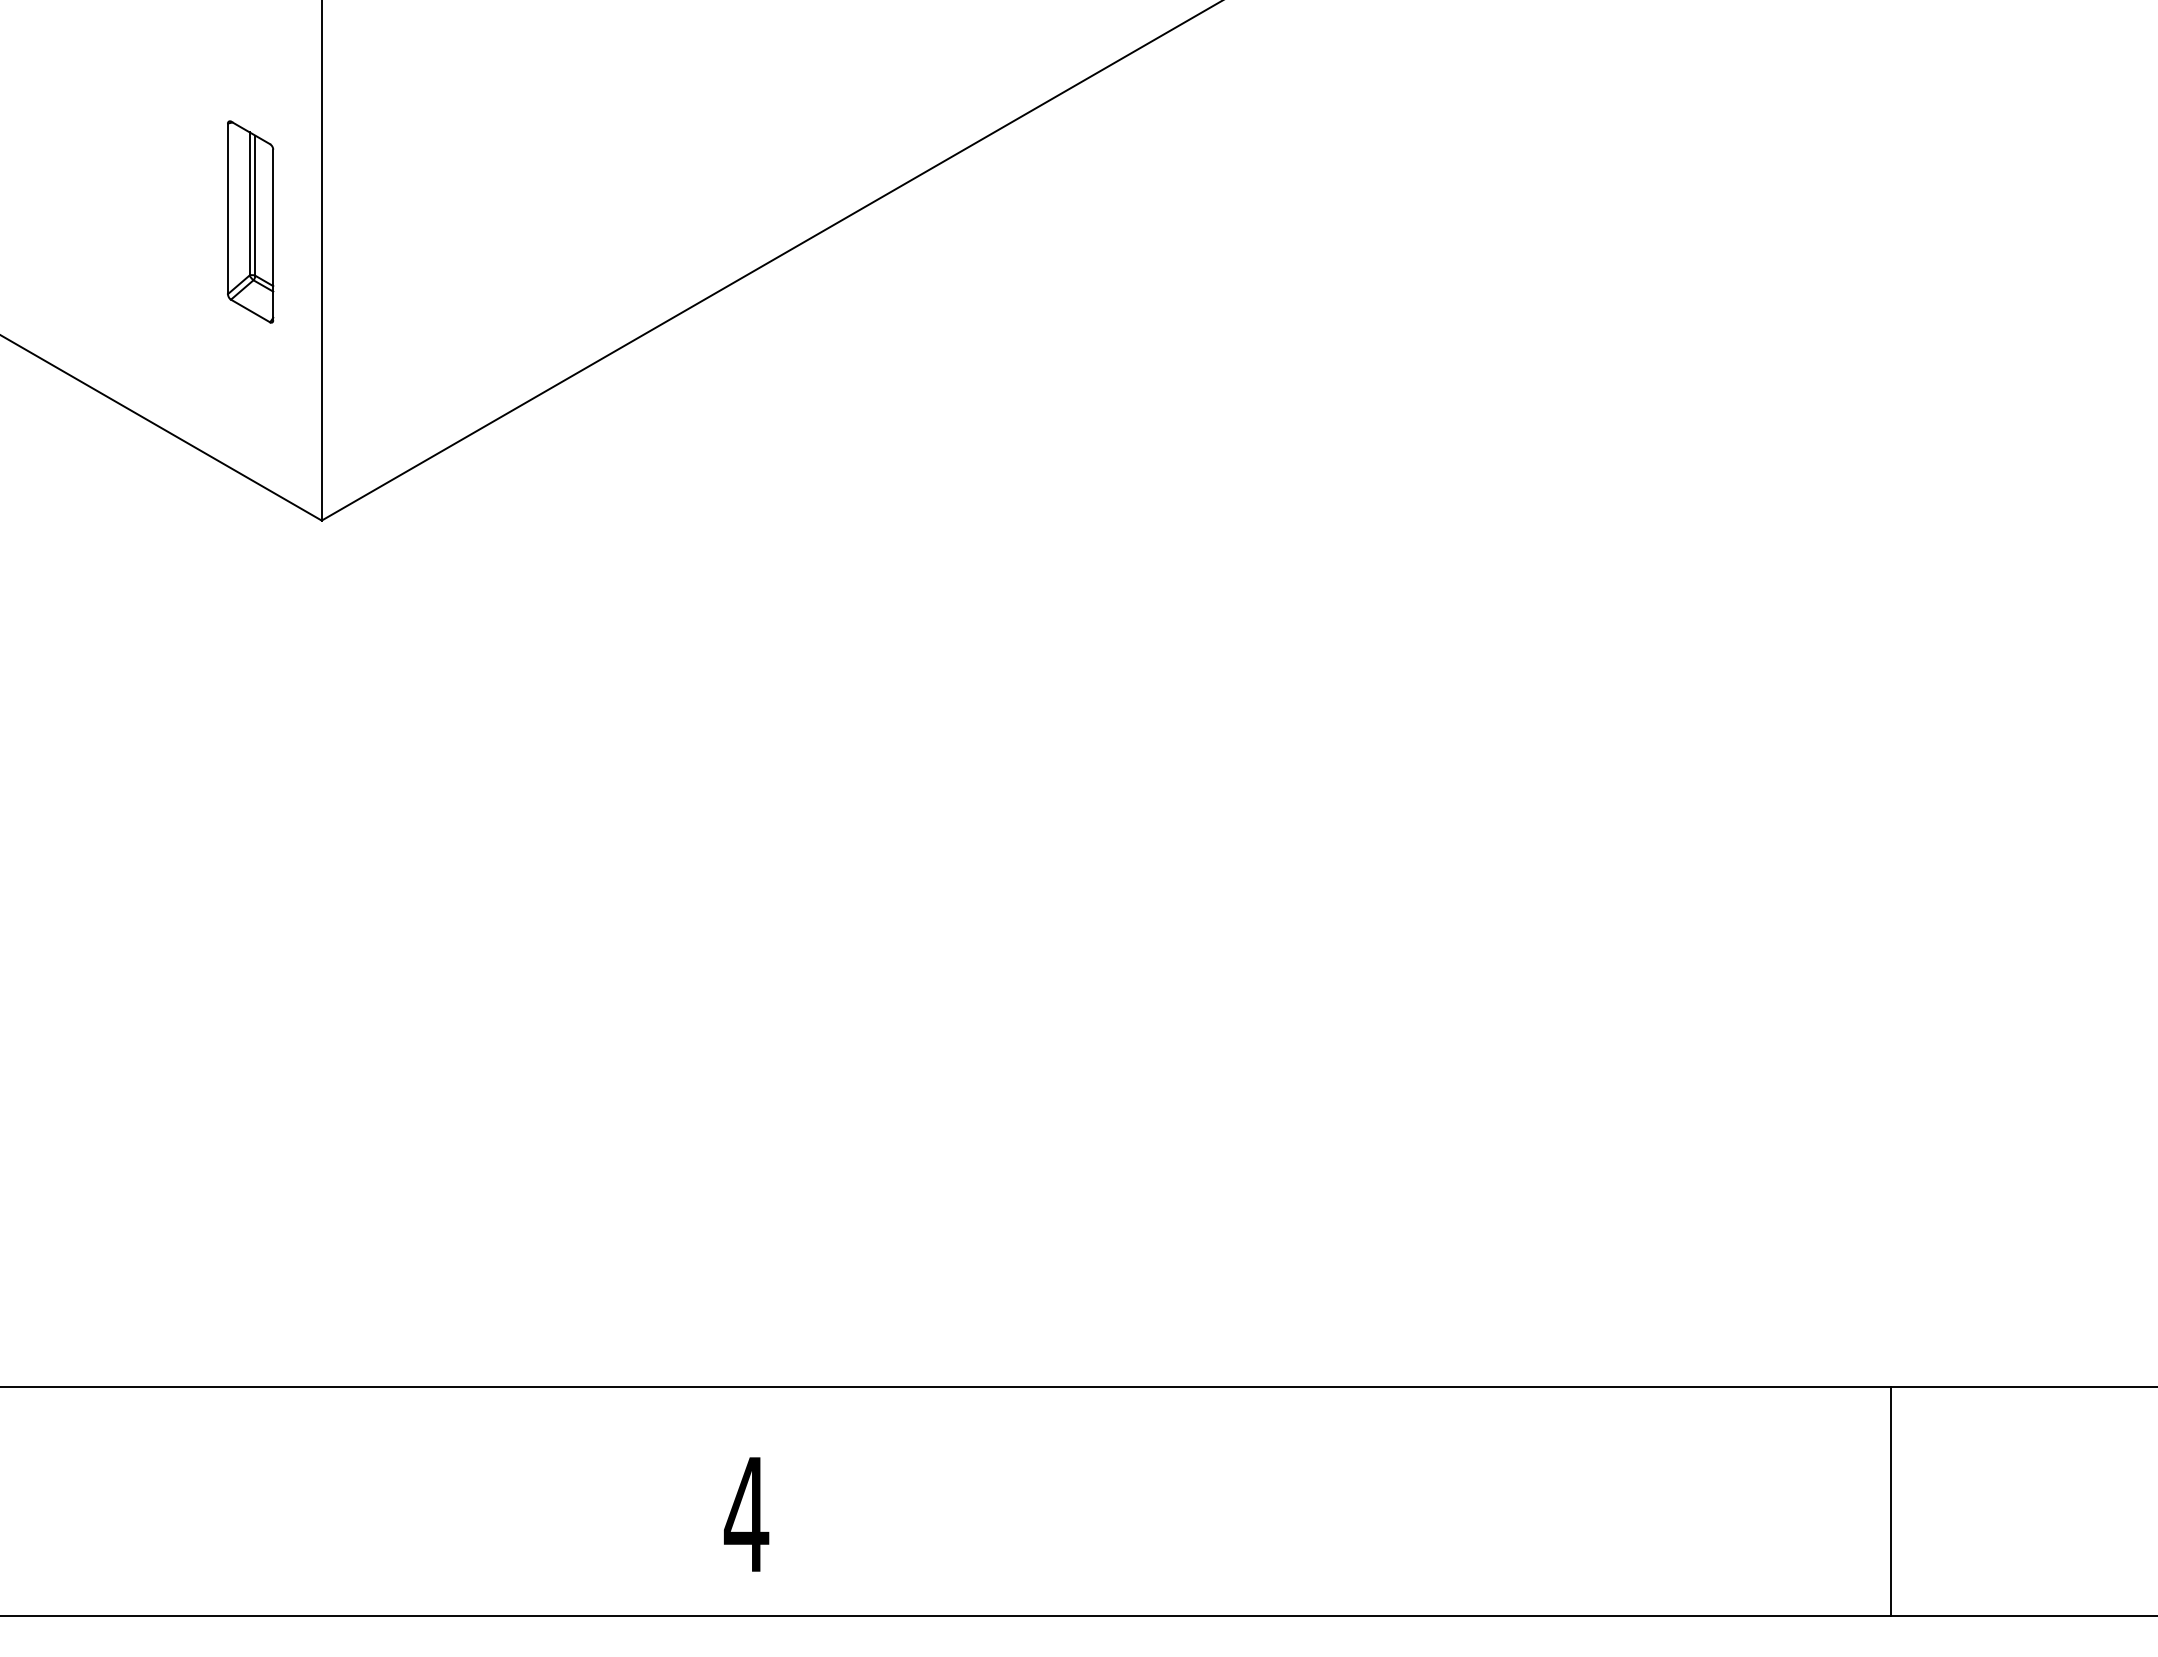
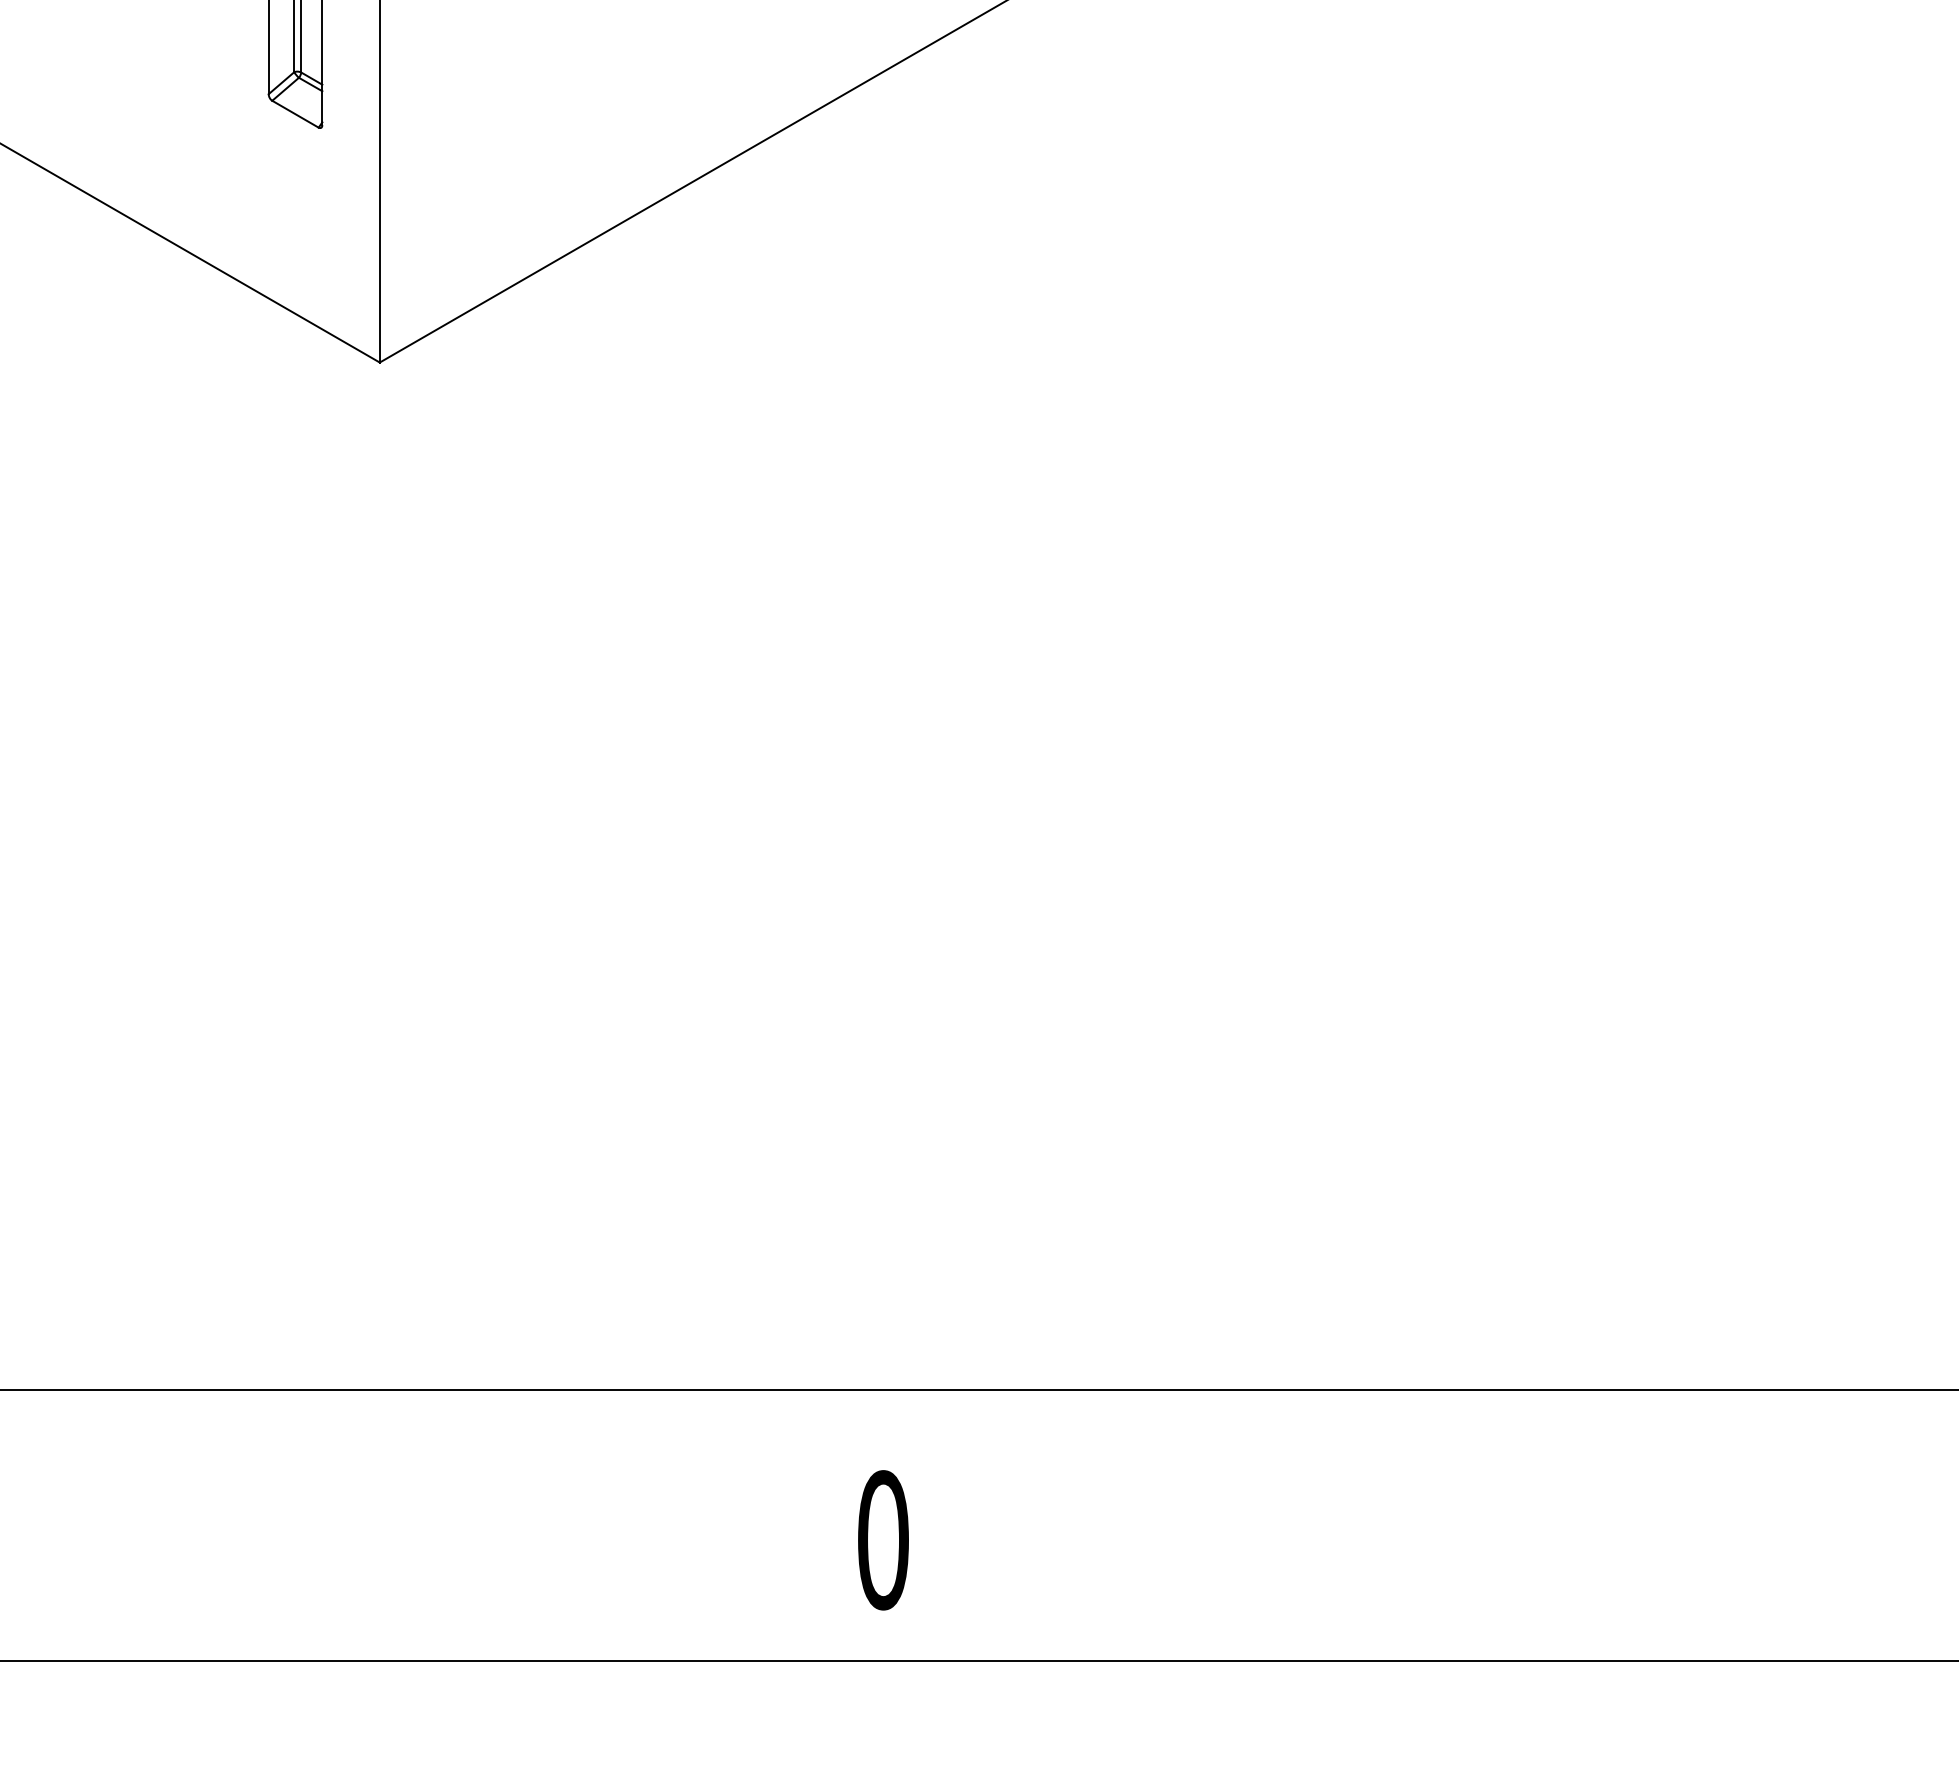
text: (746, 1514) -> (883, 1540), 4 -> 0

